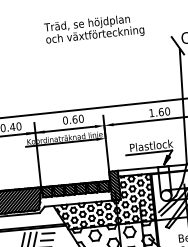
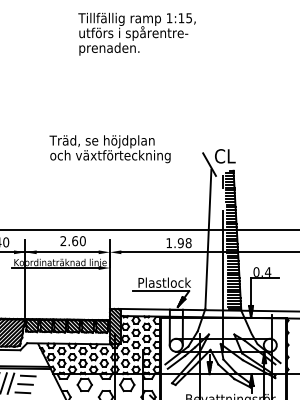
text: (93, 29) -> (109, 149), moved
text: (164, 112) -> (184, 243), 1.60 -> 1.98
text: (65, 120) -> (63, 241), 0.60 -> 2.60

